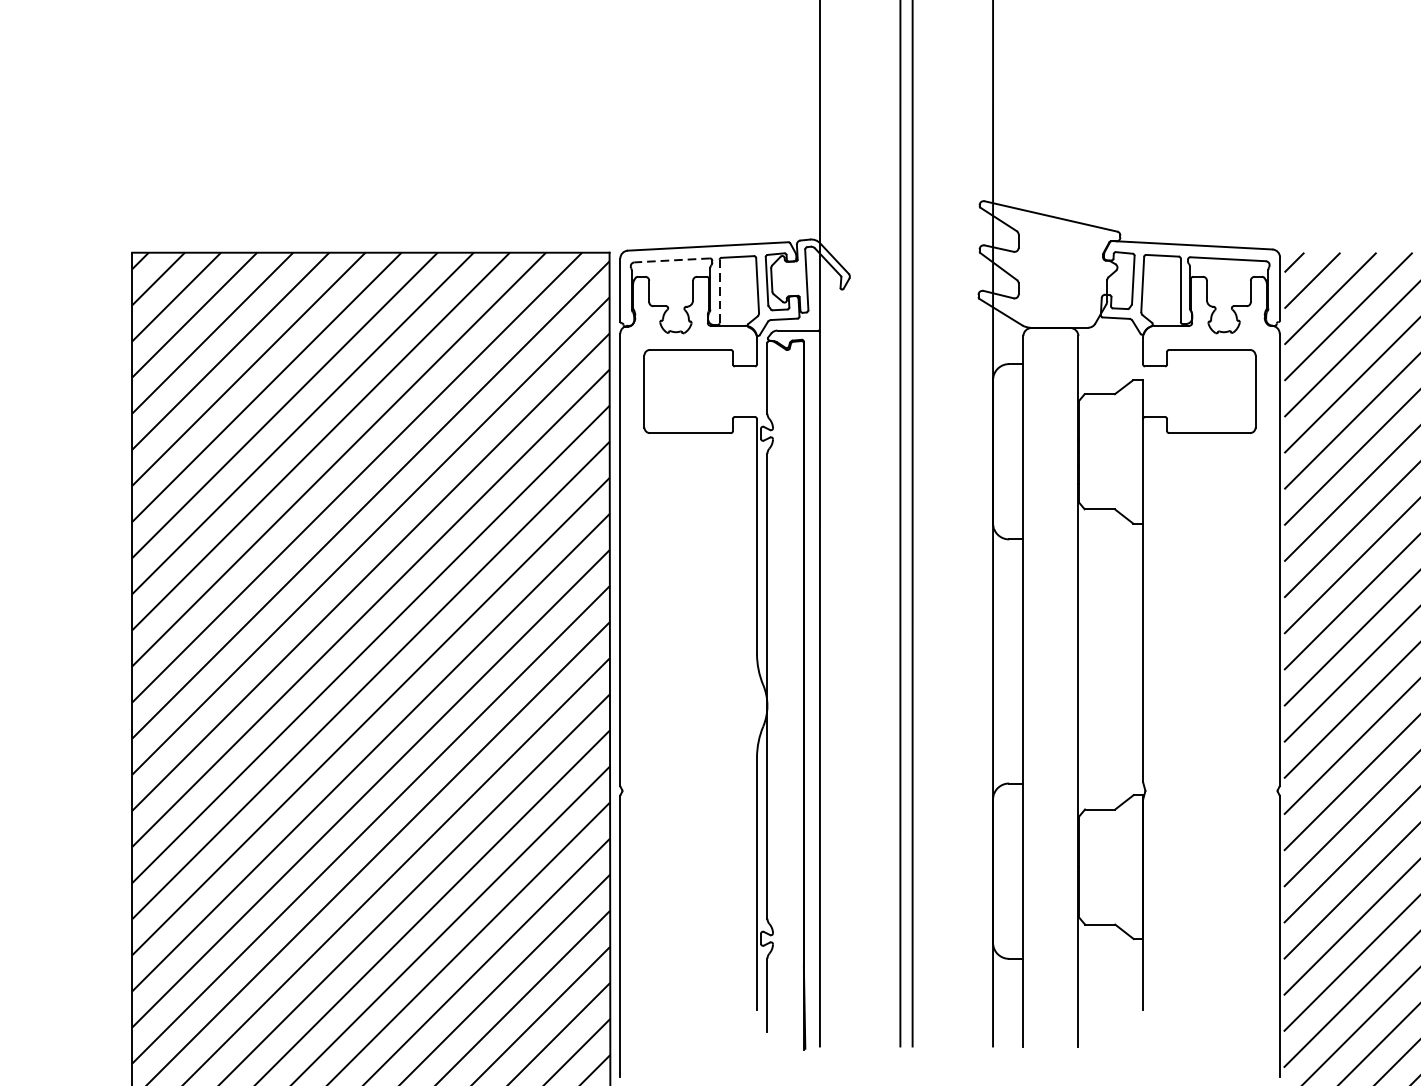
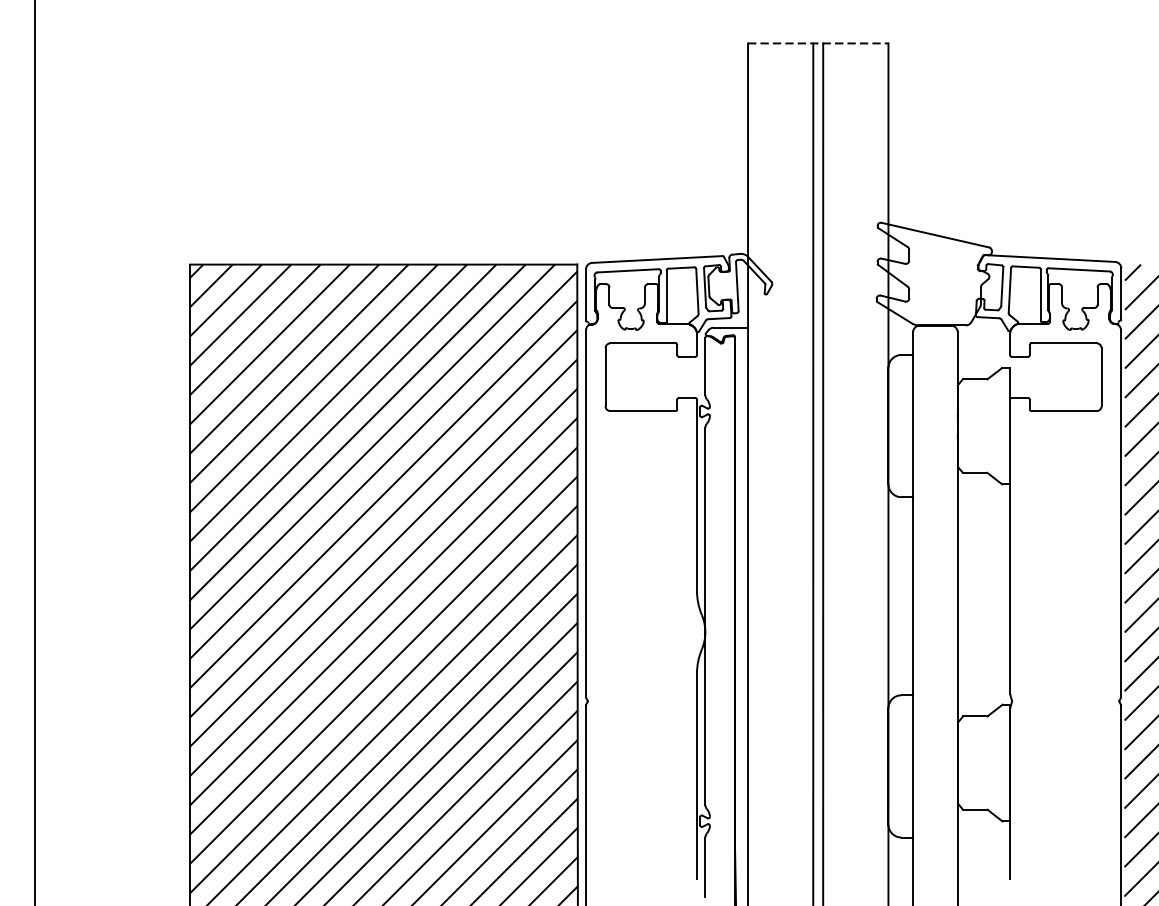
line: (672, 260) -> (628, 270), dashed -> solid
line: (719, 292) -> (666, 296), dashed -> solid

